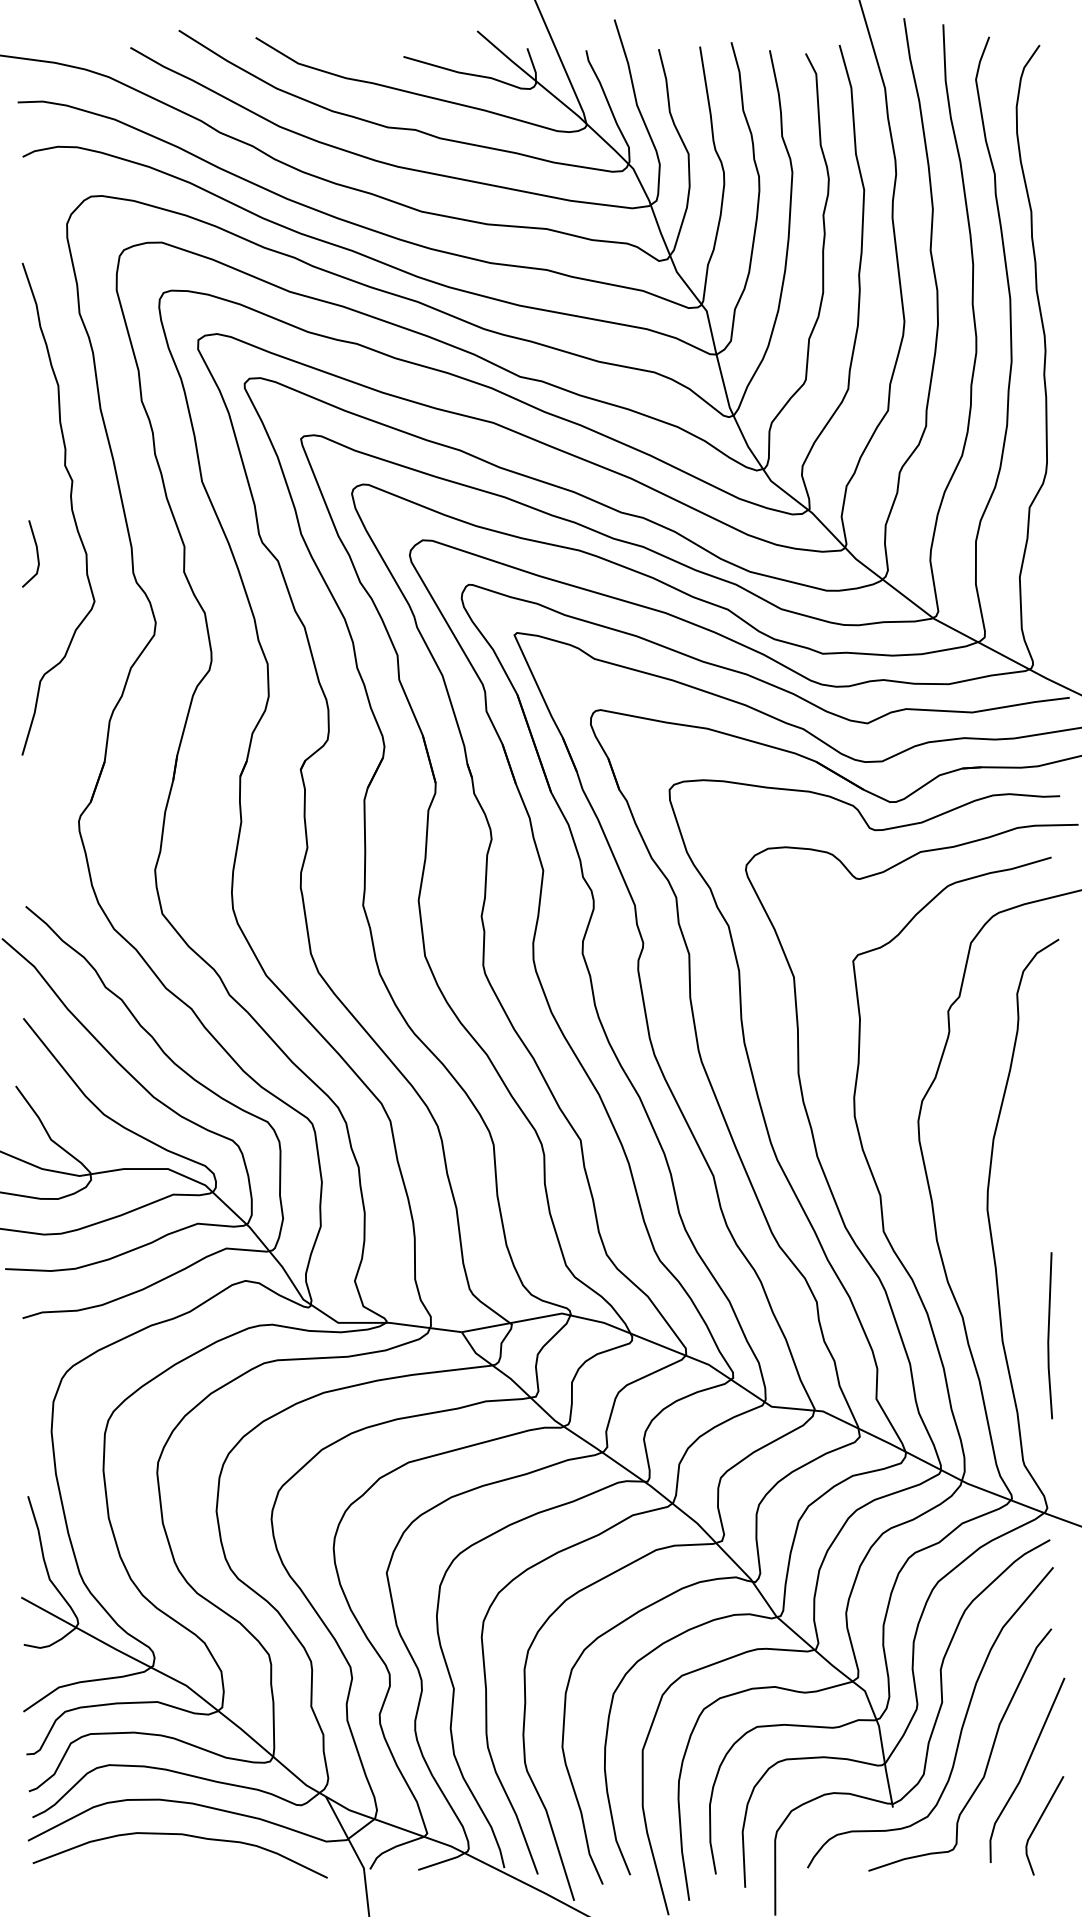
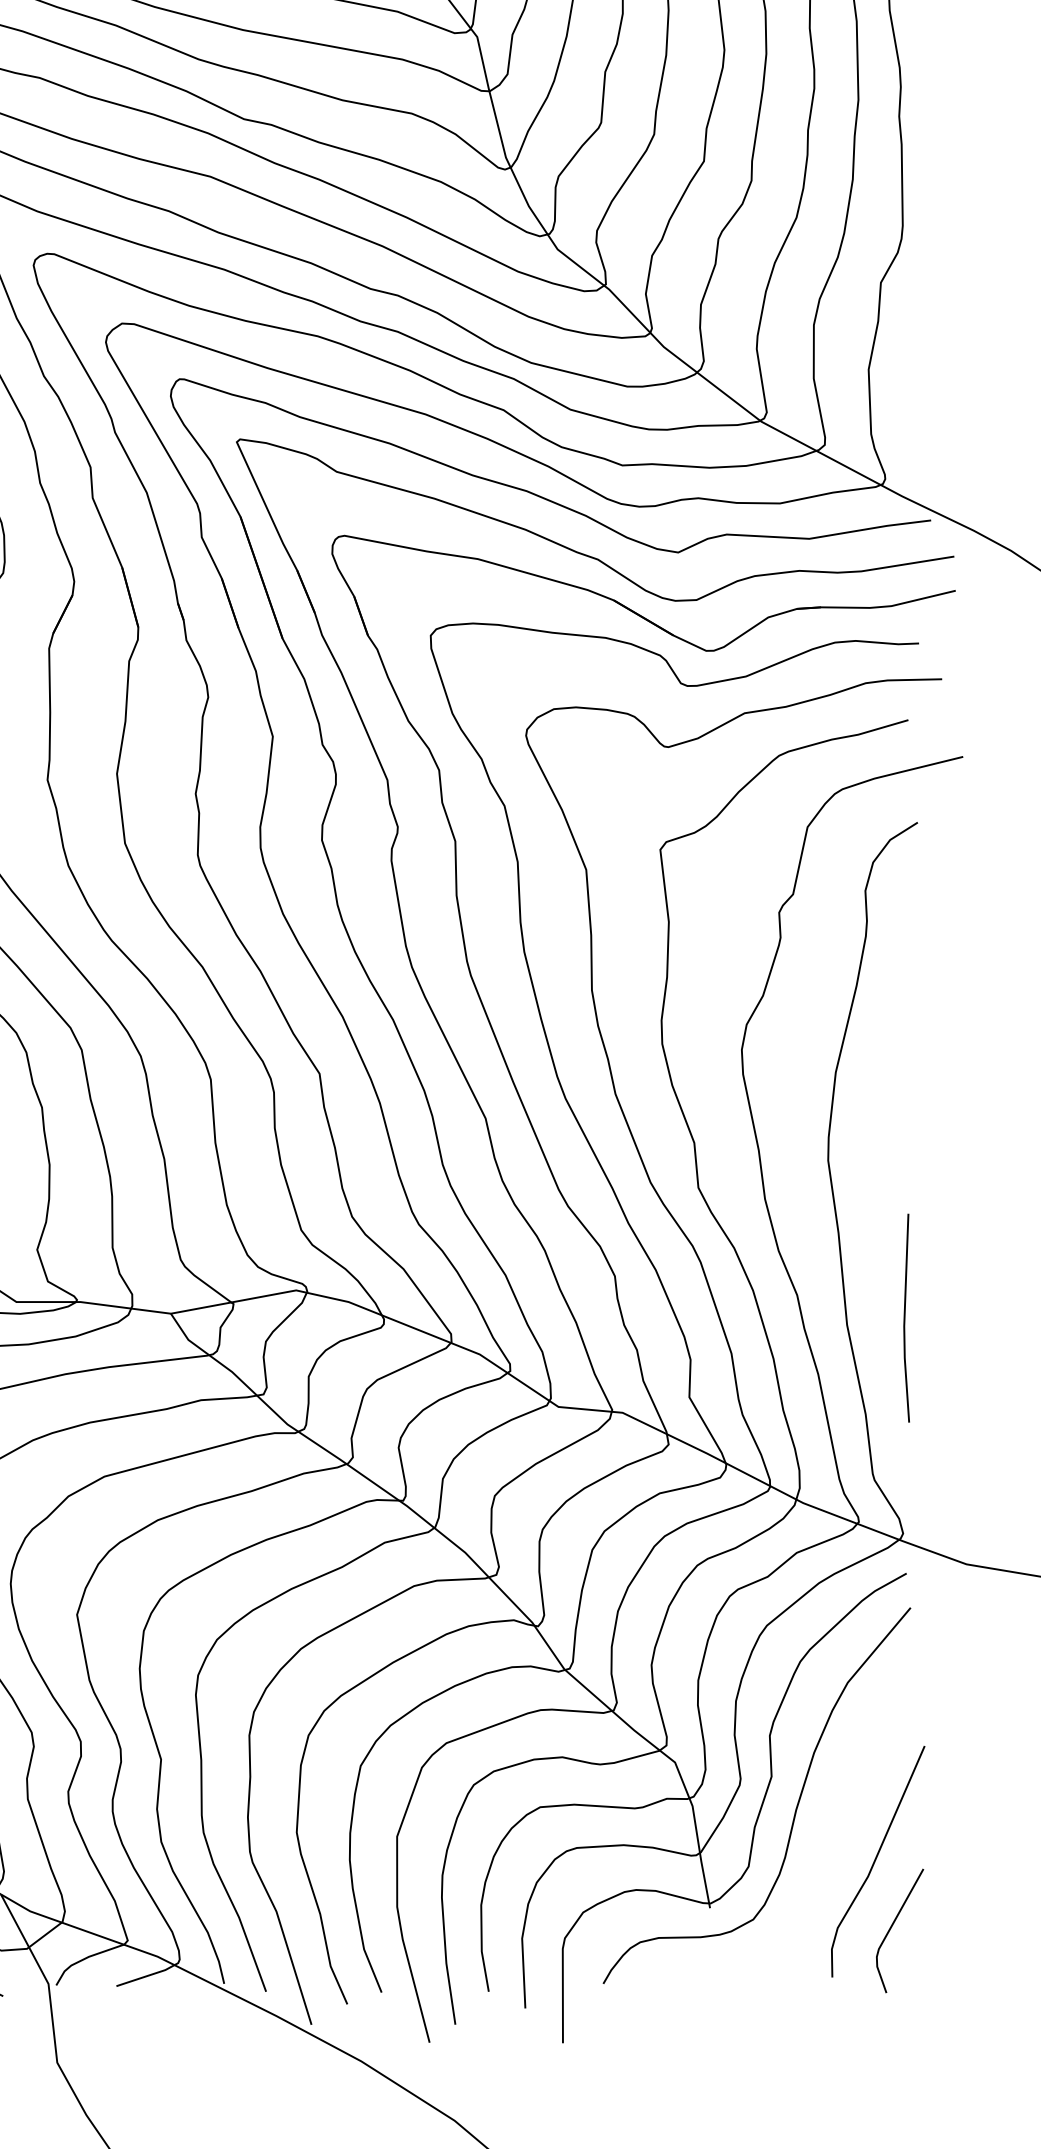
part: (988, 1757) -> (829, 1845), removed

